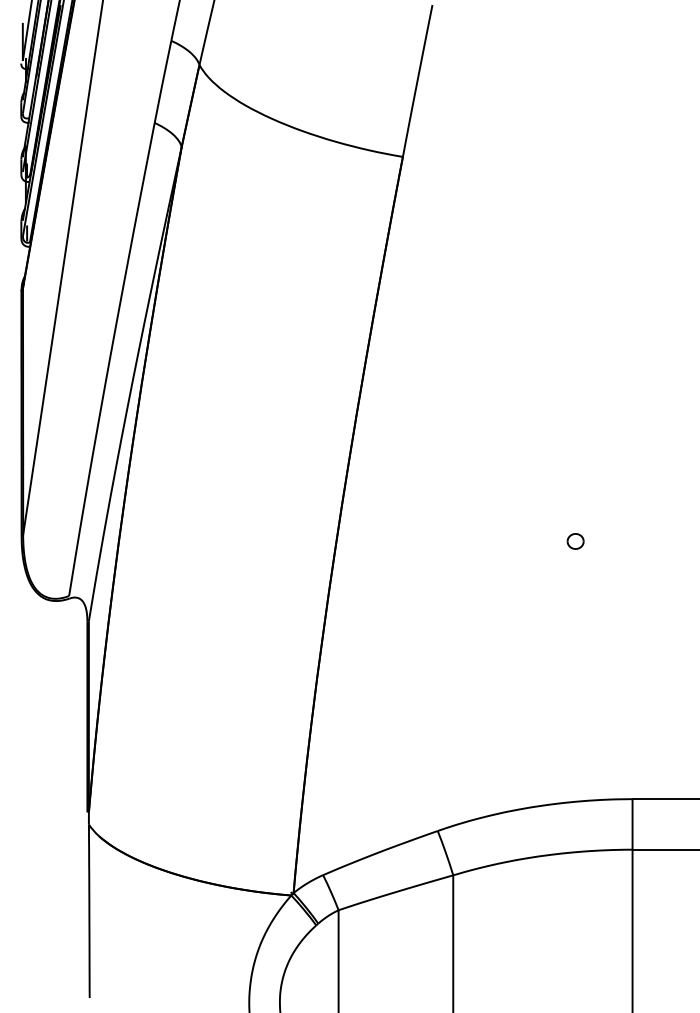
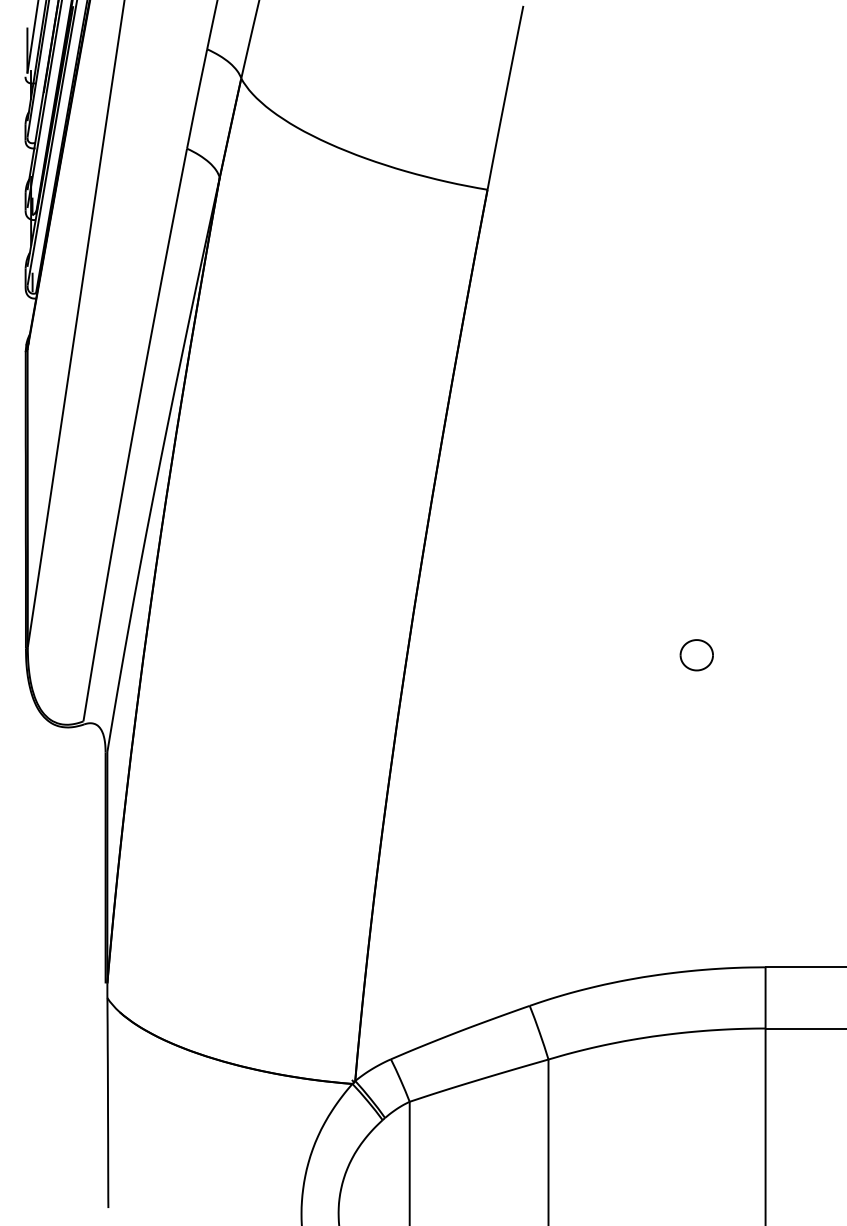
part: (575, 541) -> (696, 655), size x1.67

